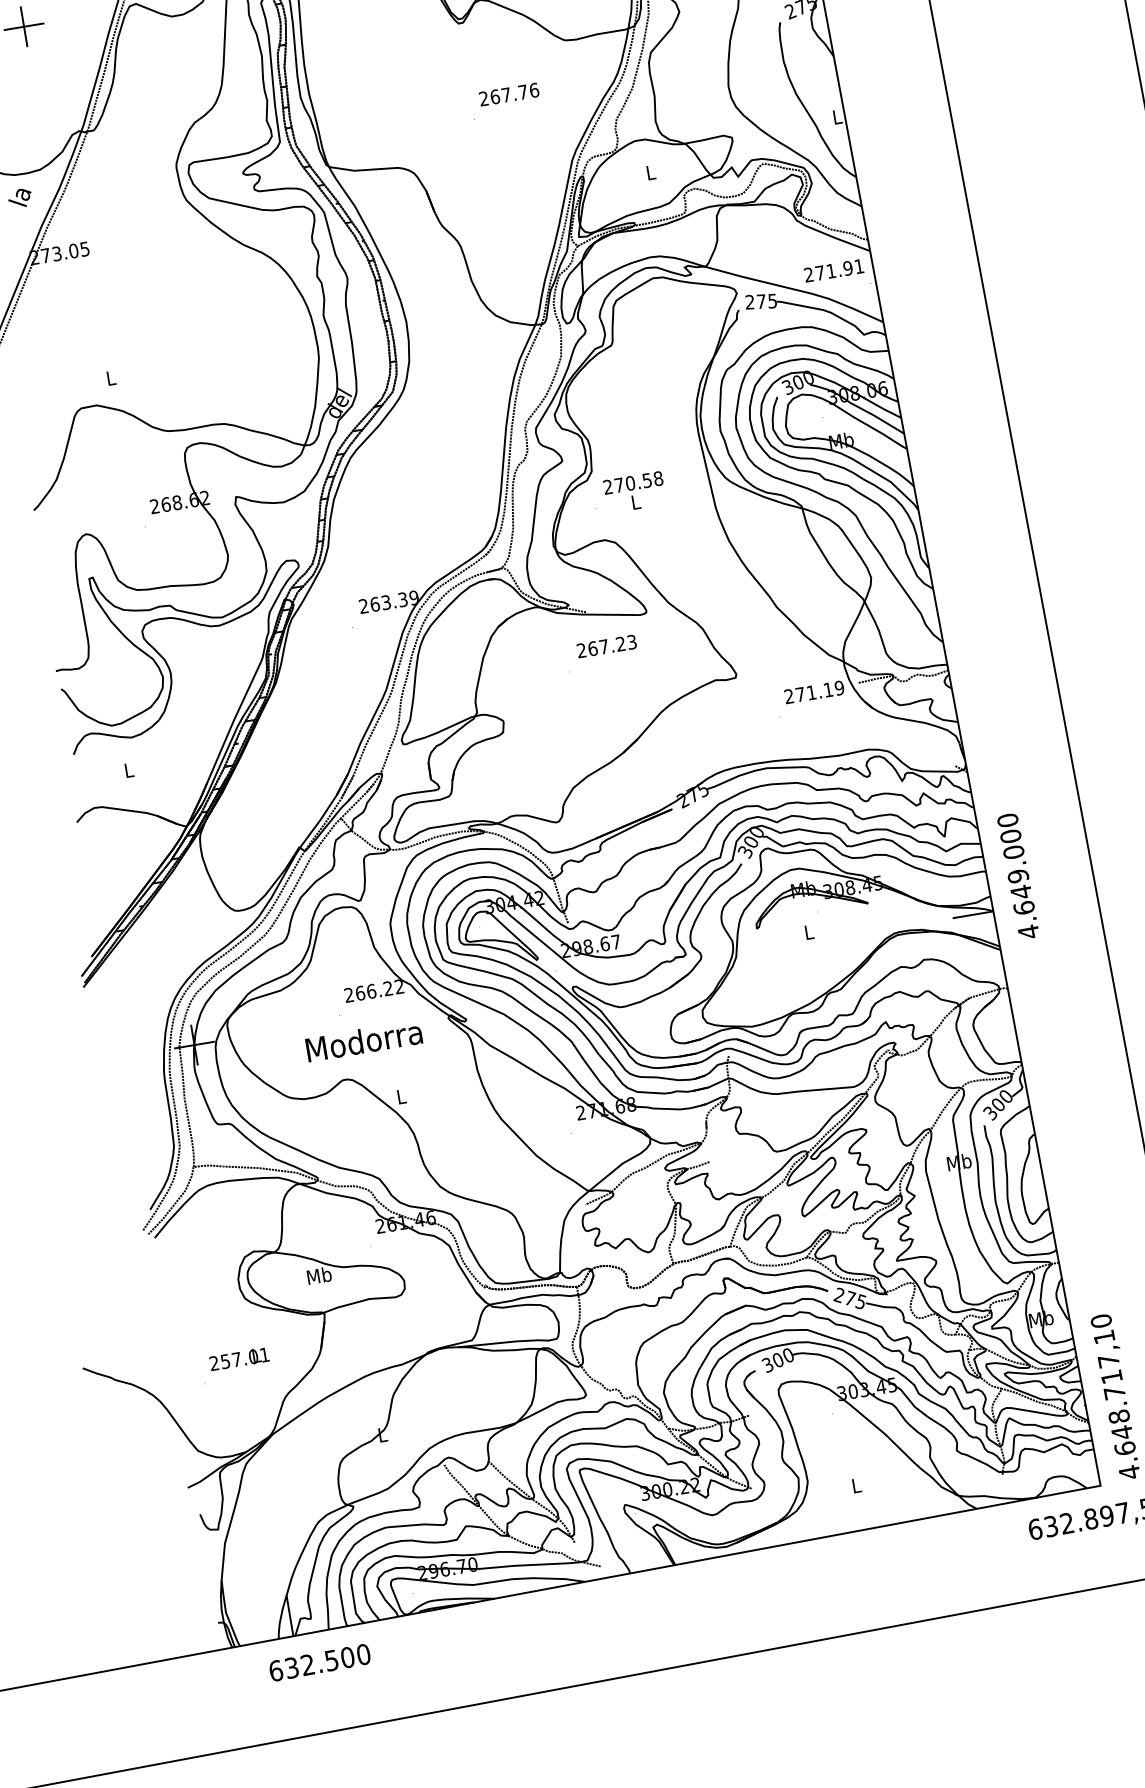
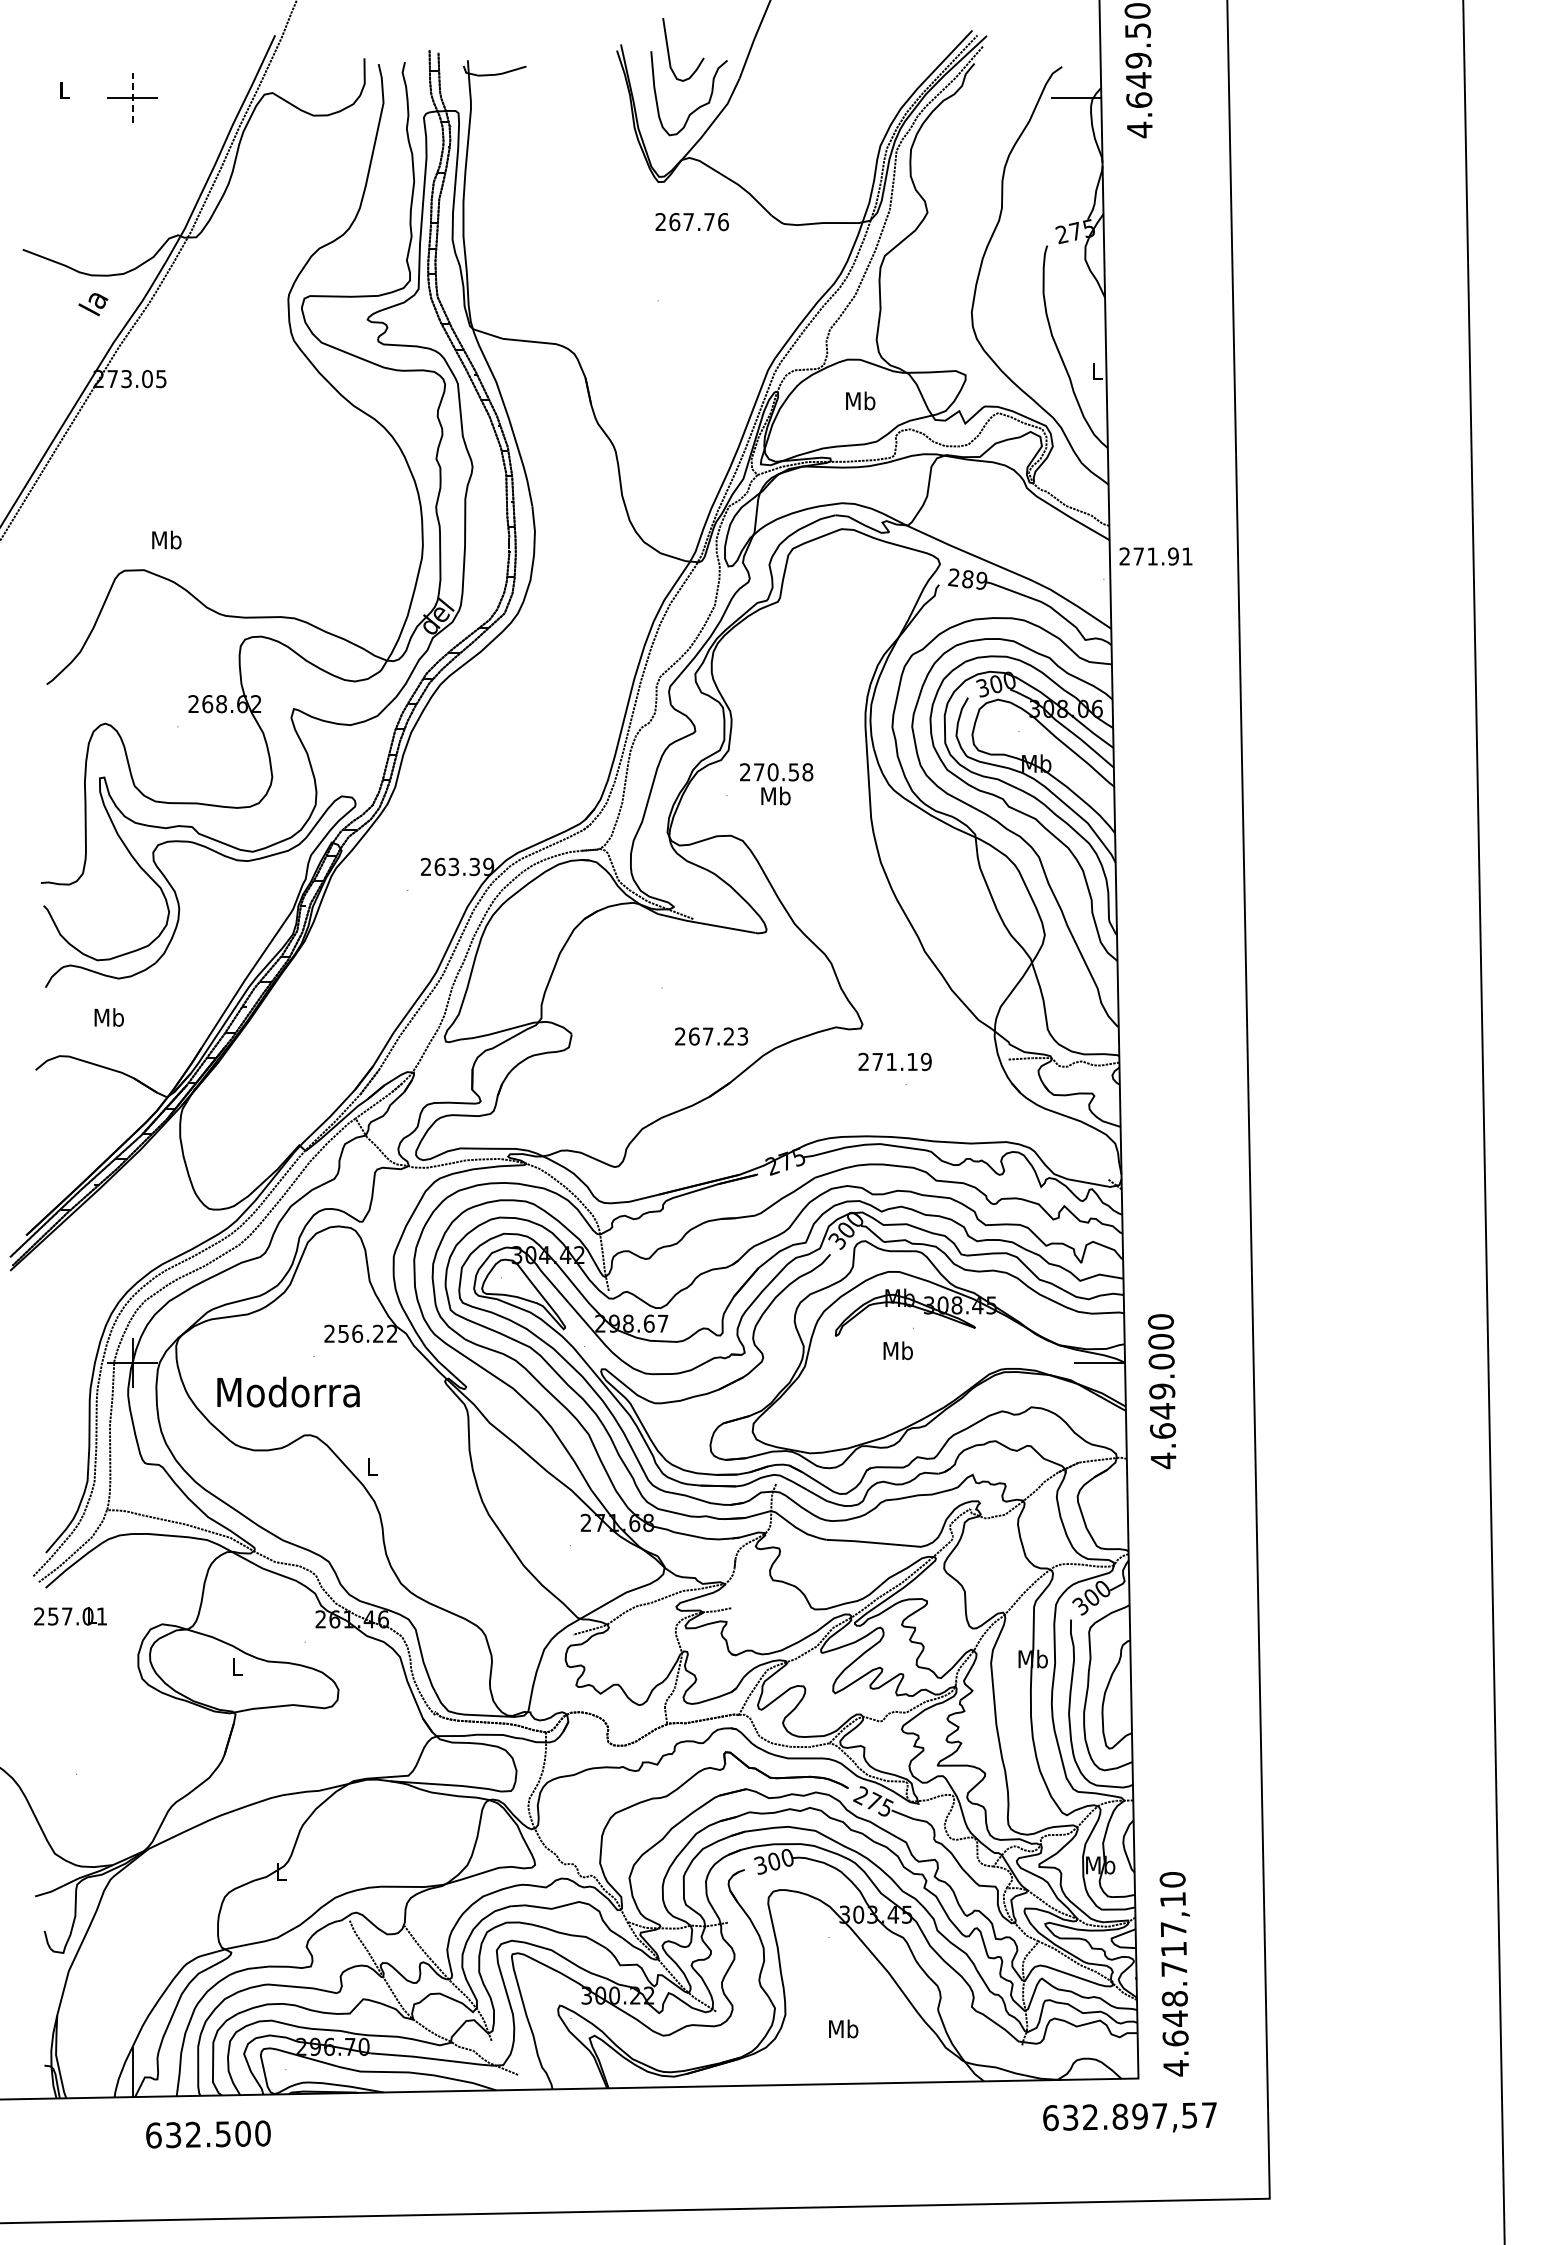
line: (23, 26) -> (132, 97), solid -> dashed
text: (508, 95) -> (691, 222), moved
text: (650, 172) -> (860, 400), L -> Mb
text: (833, 270) -> (1155, 556), moved
text: (766, 301) -> (974, 579), 275 -> 289
text: (110, 377) -> (166, 539), L -> Mb
text: (635, 501) -> (775, 795), L -> Mb
text: (606, 646) -> (711, 1036), moved
text: (813, 692) -> (894, 1061), moved
text: (128, 770) -> (108, 1017), L -> Mb
text: (1018, 876) -> (1162, 1391), moved
text: (808, 932) -> (897, 1350), L -> Mb
text: (360, 993) -> (343, 1333), 266.22 -> 256.22
text: (363, 1040) -> (288, 1391), moved
text: (318, 1275) -> (236, 1666), Mb -> L
text: (239, 1359) -> (70, 1616), moved
text: (856, 1485) -> (843, 2028), L -> Mb
text: (319, 1662) -> (208, 2134), moved

